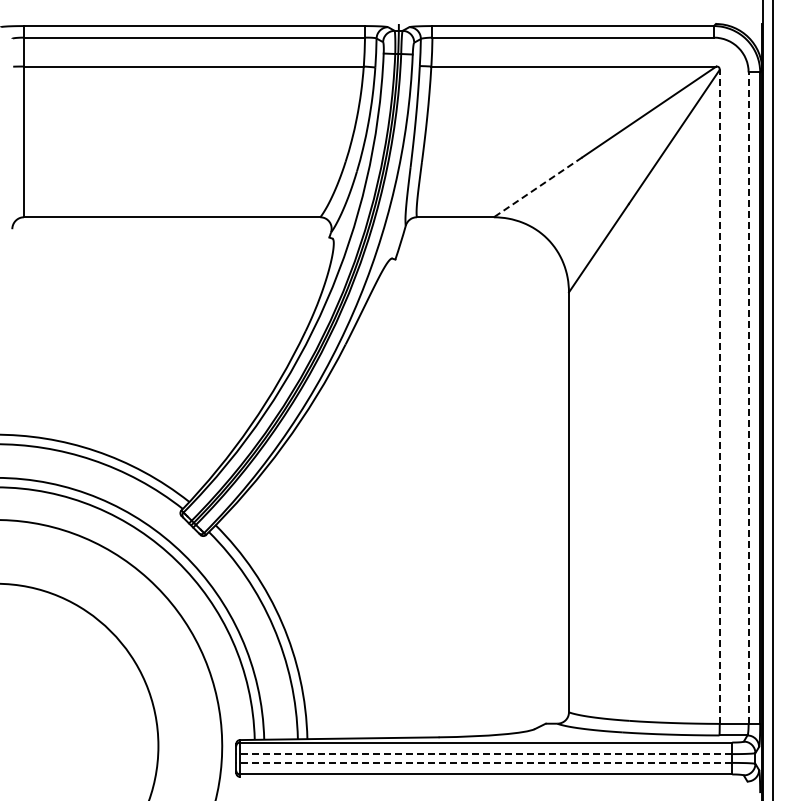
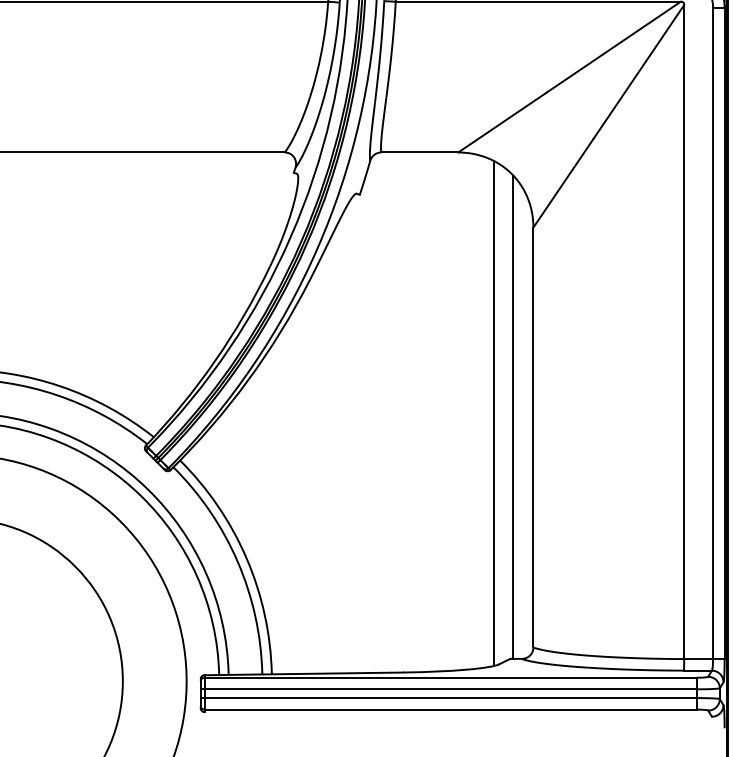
line: (537, 187) -> (501, 122), dashed -> solid
line: (719, 396) -> (683, 331), dashed -> solid
line: (748, 398) -> (712, 333), dashed -> solid
line: (529, 478) -> (493, 413), added
line: (548, 481) -> (512, 416), added
line: (483, 754) -> (447, 689), dashed -> solid
line: (483, 762) -> (447, 697), dashed -> solid

